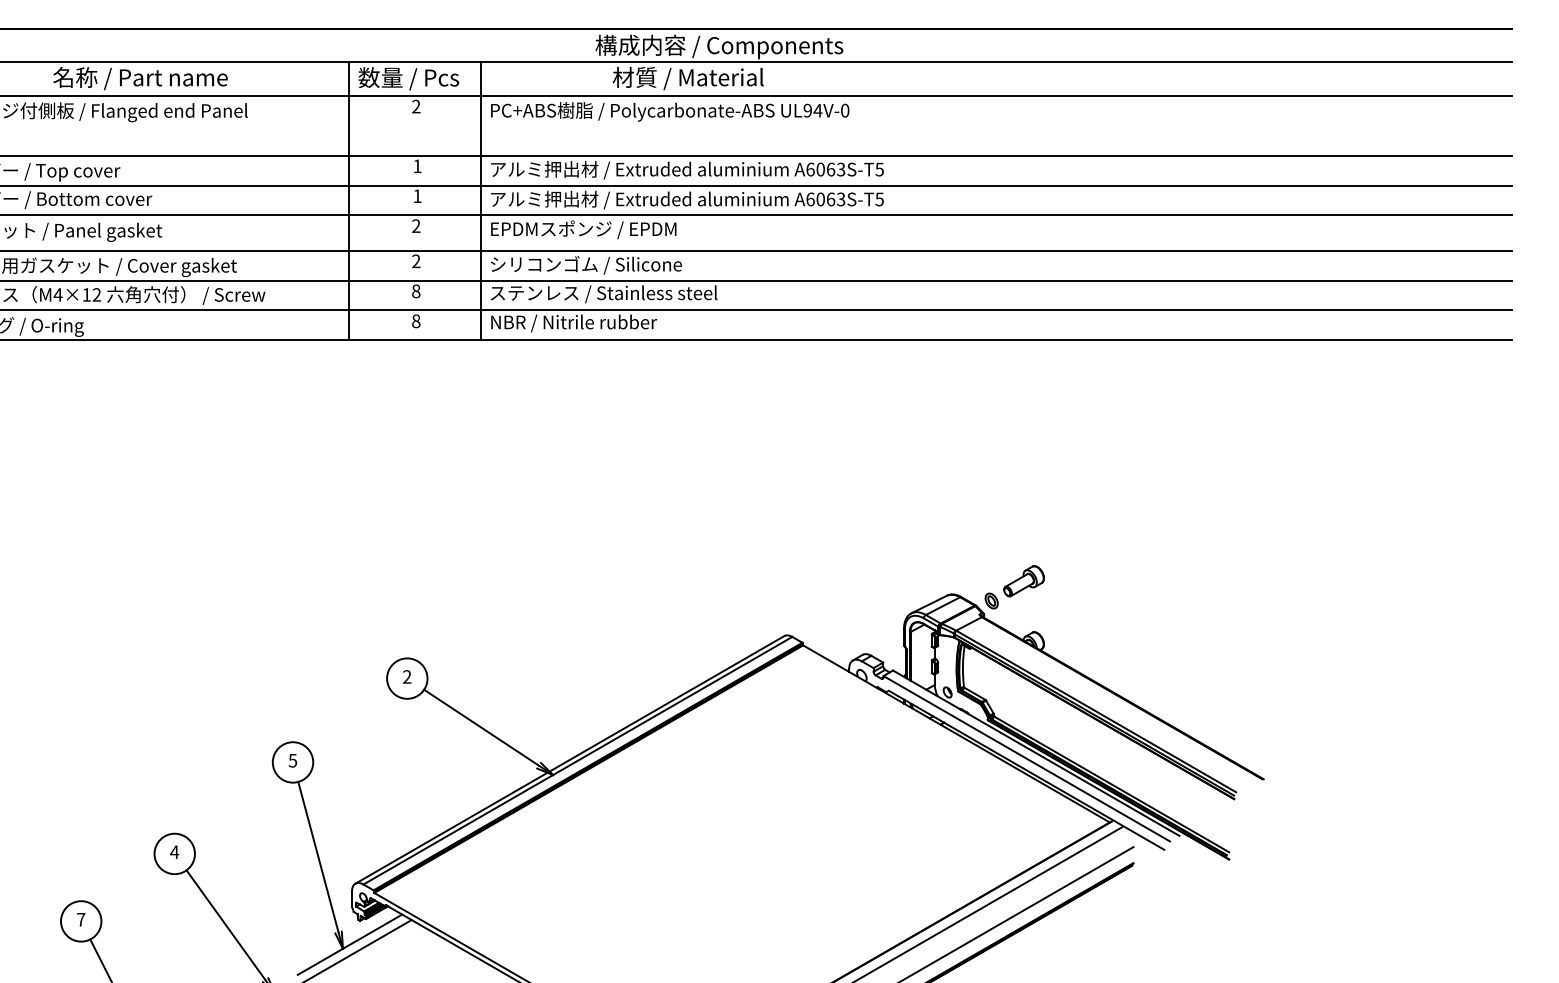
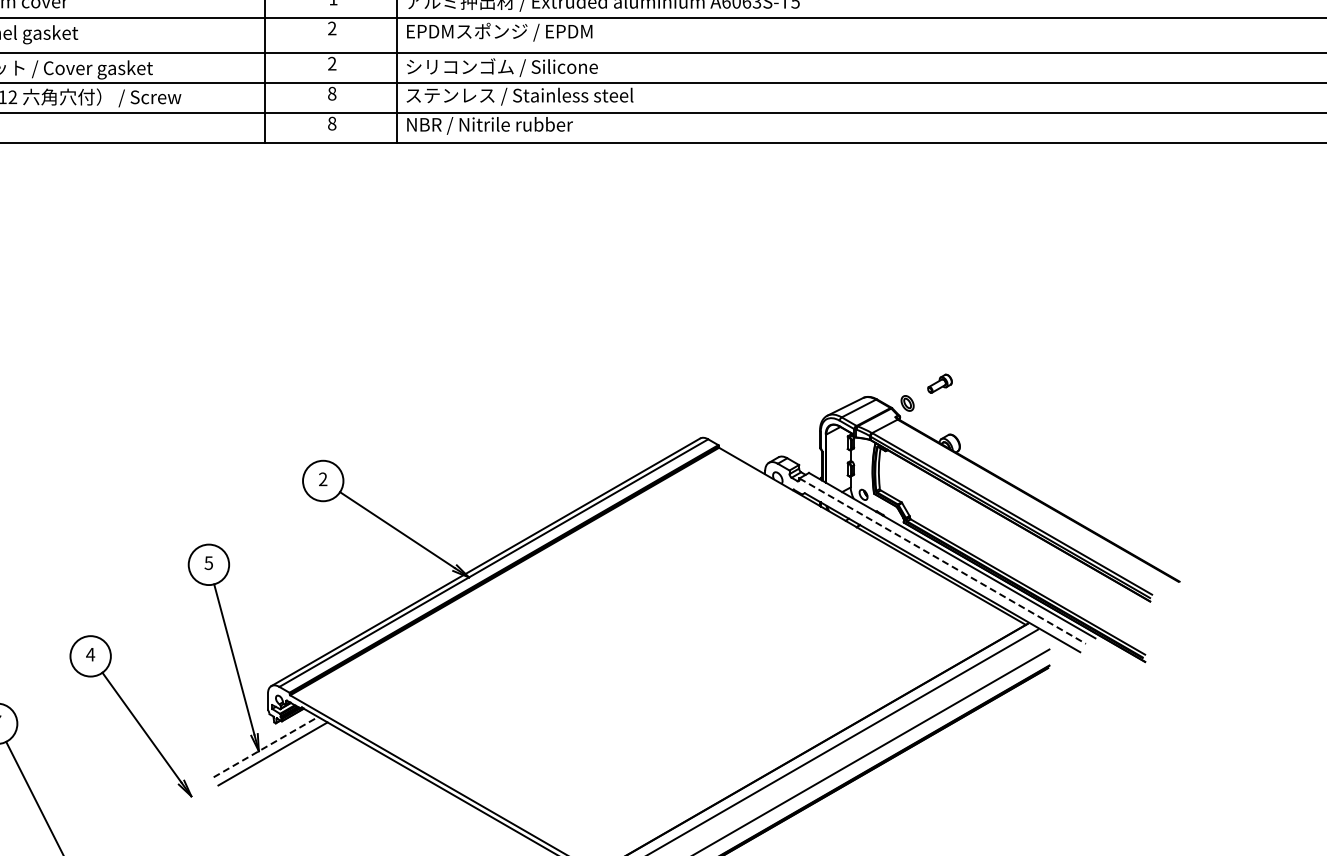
part: (1023, 581) -> (939, 383), size x0.6
line: (1027, 758) -> (943, 560), solid -> dashed
line: (350, 944) -> (266, 746), solid -> dashed

